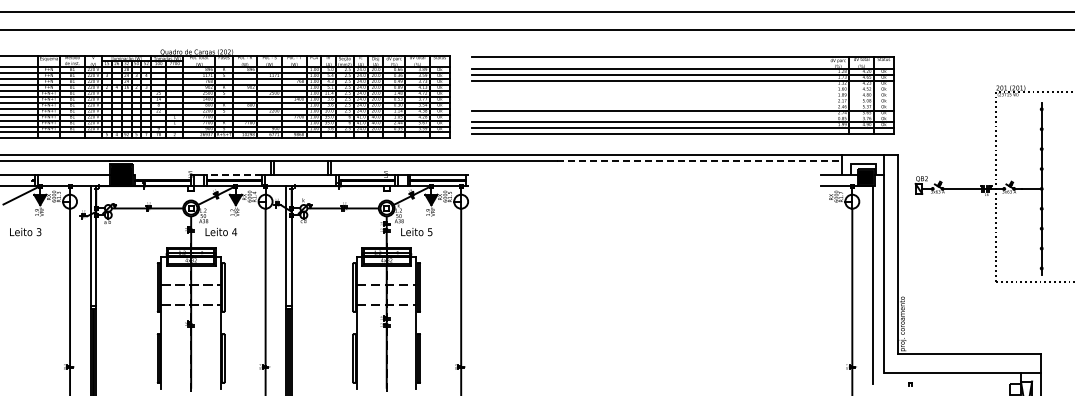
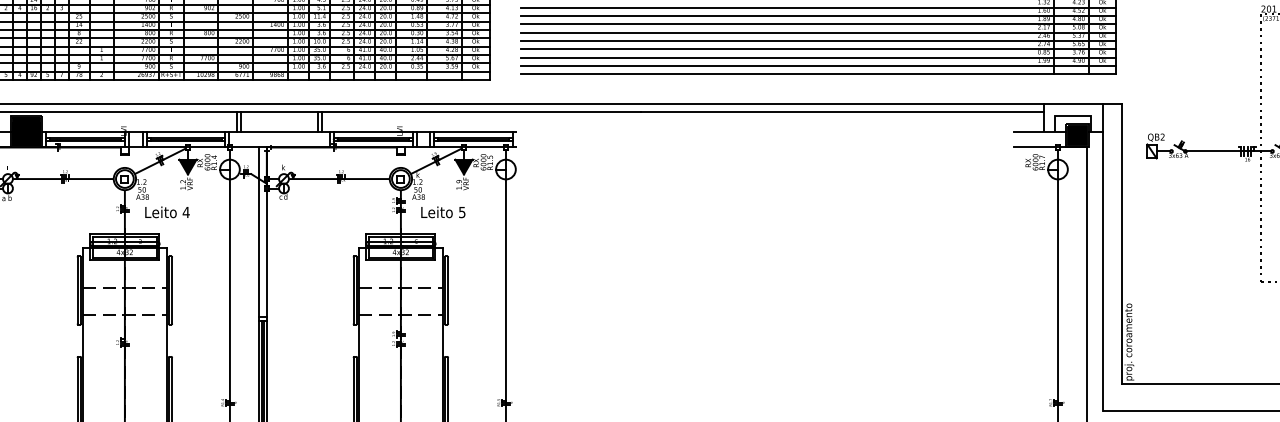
line: (682, 86) -> (818, 6), added
line: (682, 92) -> (818, 15), added
line: (682, 98) -> (818, 23), added
line: (682, 104) -> (818, 32), added
line: (682, 116) -> (818, 49), added
line: (700, 160) -> (843, 111), dashed -> solid
line: (163, 174) -> (85, 131), added
line: (234, 174) -> (186, 131), dashed -> solid

